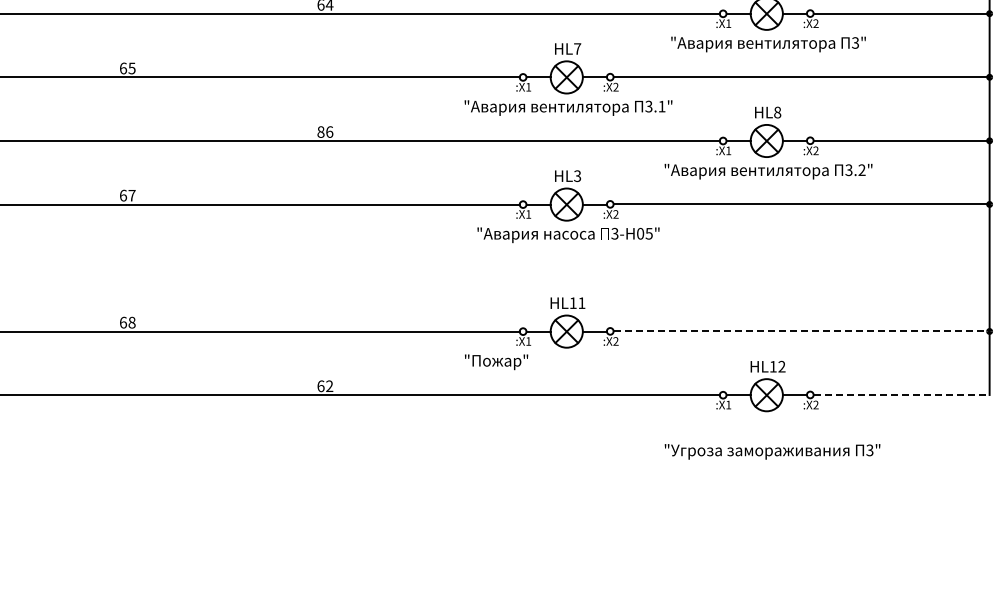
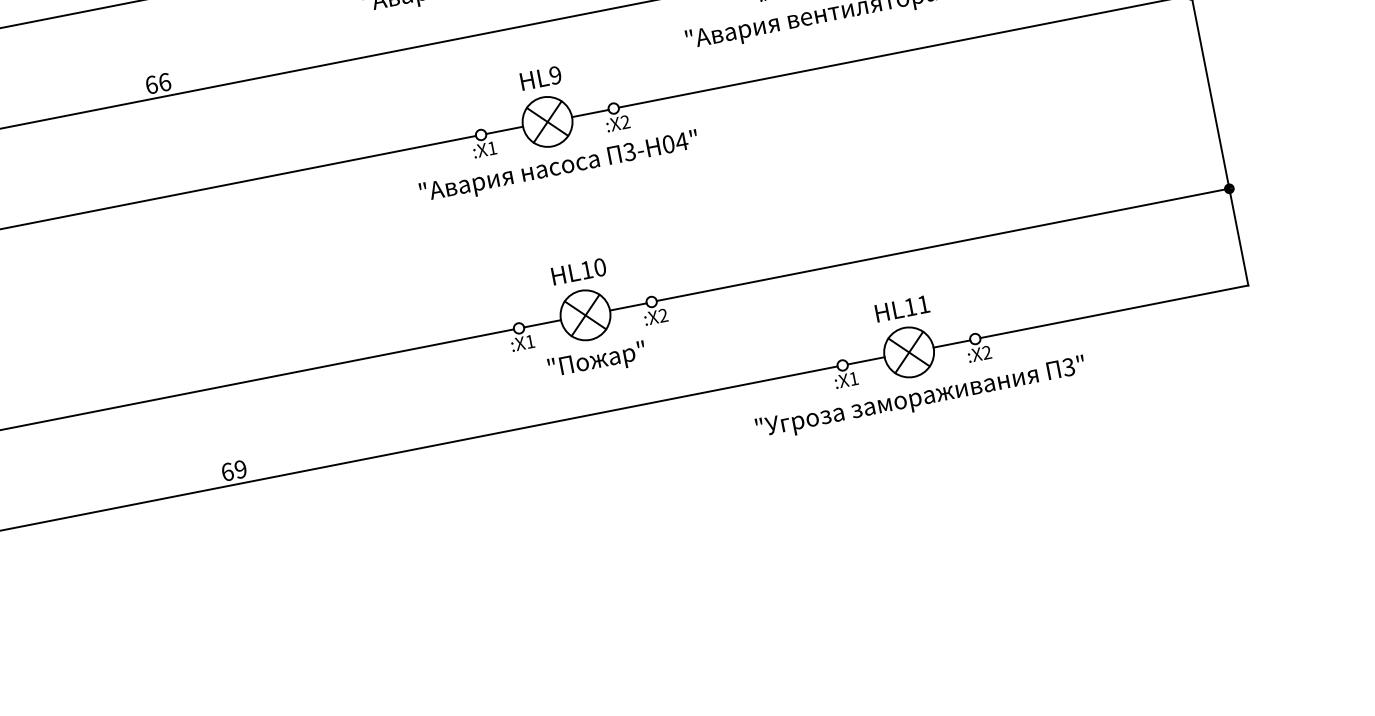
text: (320, 131) -> (150, 84), 86 -> 66
text: (577, 175) -> (555, 74), HL3 -> HL9
text: (649, 233) -> (682, 141), 05 -> 04
text: (581, 303) -> (599, 268), HL11 -> HL10
line: (801, 331) -> (942, 245), dashed -> solid
text: (496, 362) -> (597, 361), moved
text: (781, 366) -> (922, 304), HL12 -> HL11
text: (329, 386) -> (240, 469), 62 -> 69
line: (901, 394) -> (1114, 311), dashed -> solid
text: (772, 451) -> (920, 398), moved

